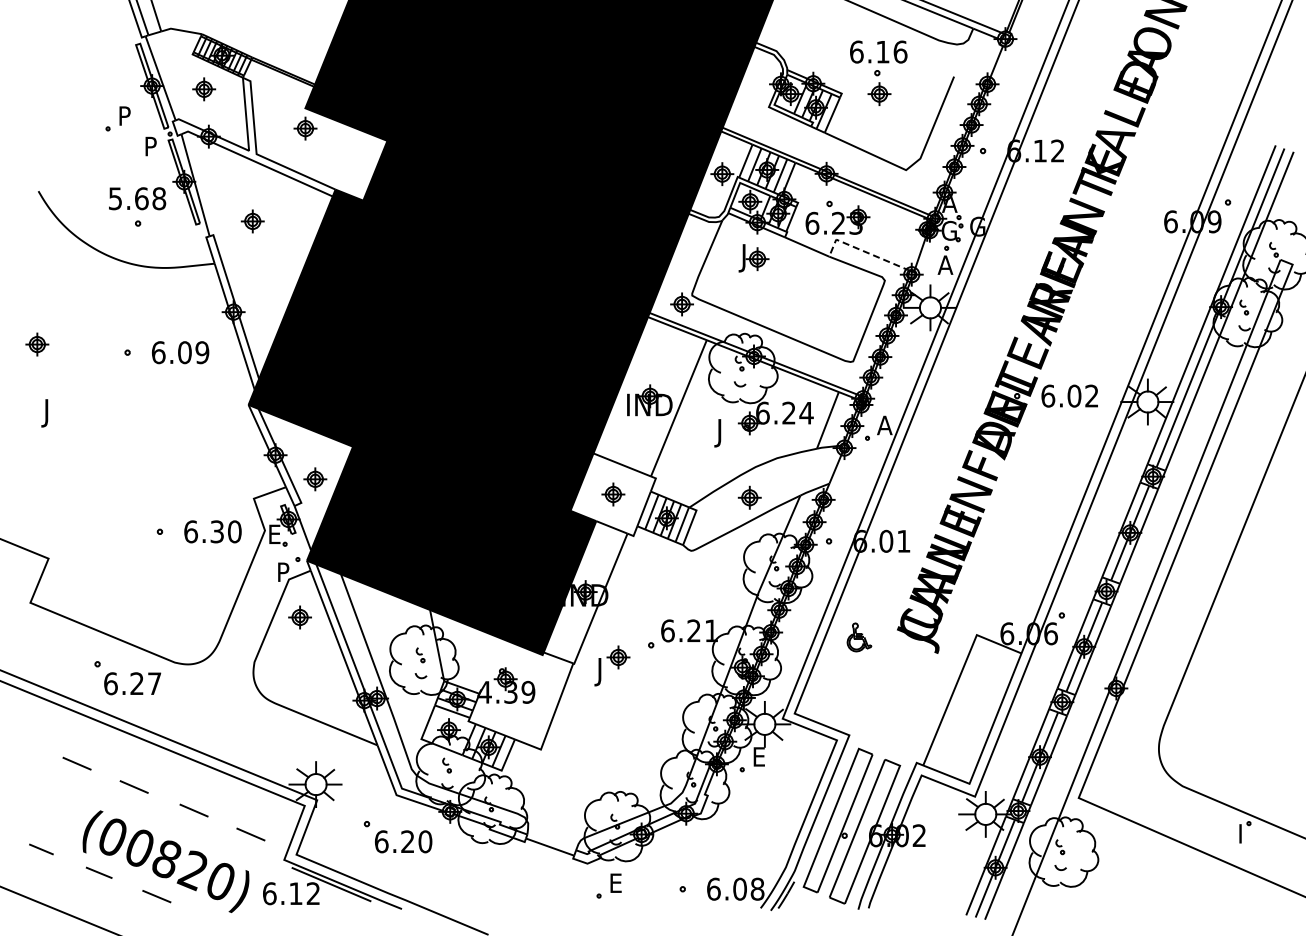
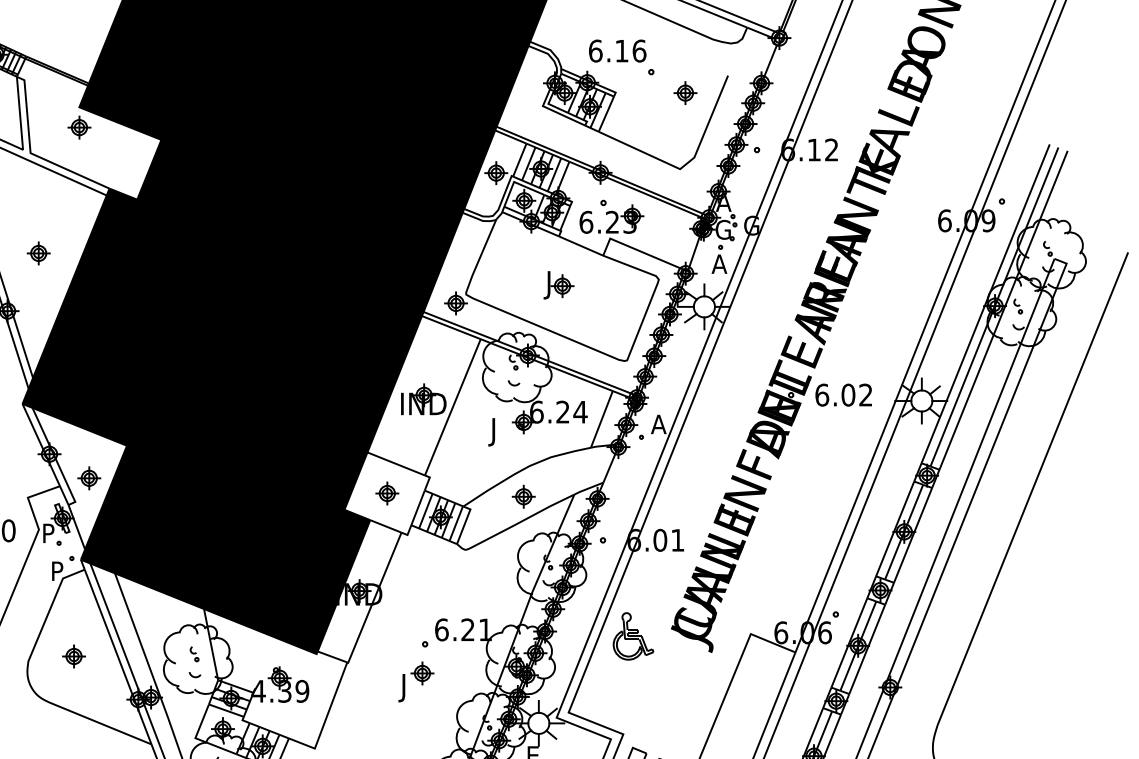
text: (878, 51) -> (617, 50), moved
part: (879, 93) -> (685, 92), moved
part: (252, 221) -> (38, 253), moved
line: (863, 251) -> (637, 250), dashed -> solid
part: (753, 258) -> (558, 285), moved
text: (275, 533) -> (49, 532), E -> P
part: (299, 617) -> (73, 656), moved
part: (859, 637) -> (633, 636), size x1.67
part: (612, 665) -> (416, 681), moved

